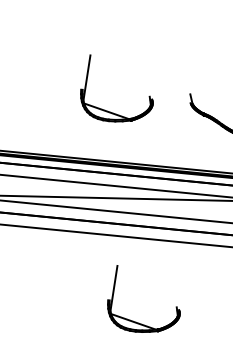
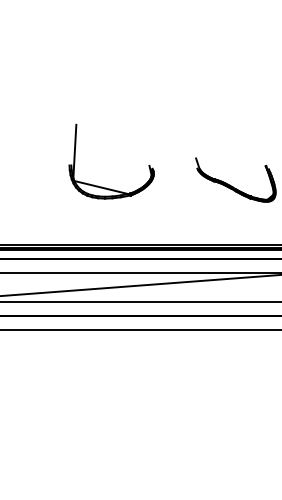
part: (138, 322) -> (161, 427), removed

